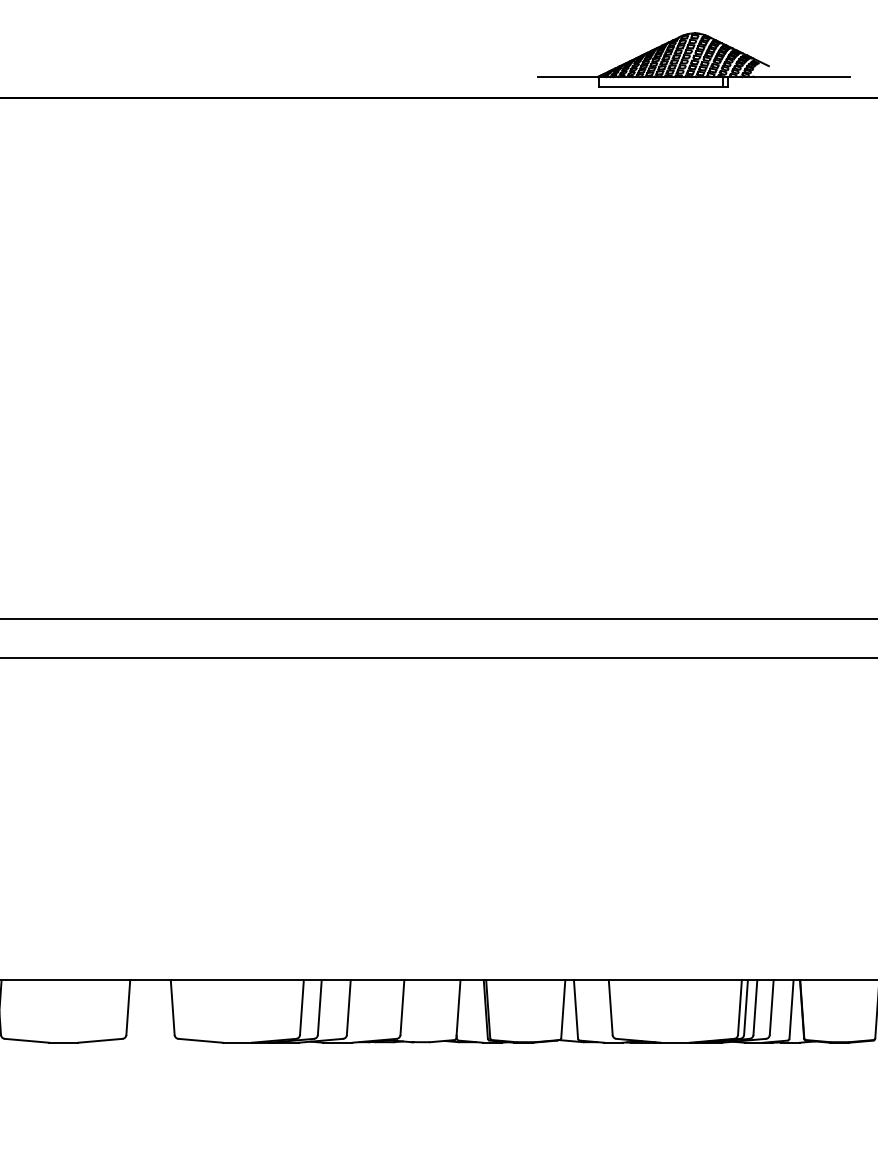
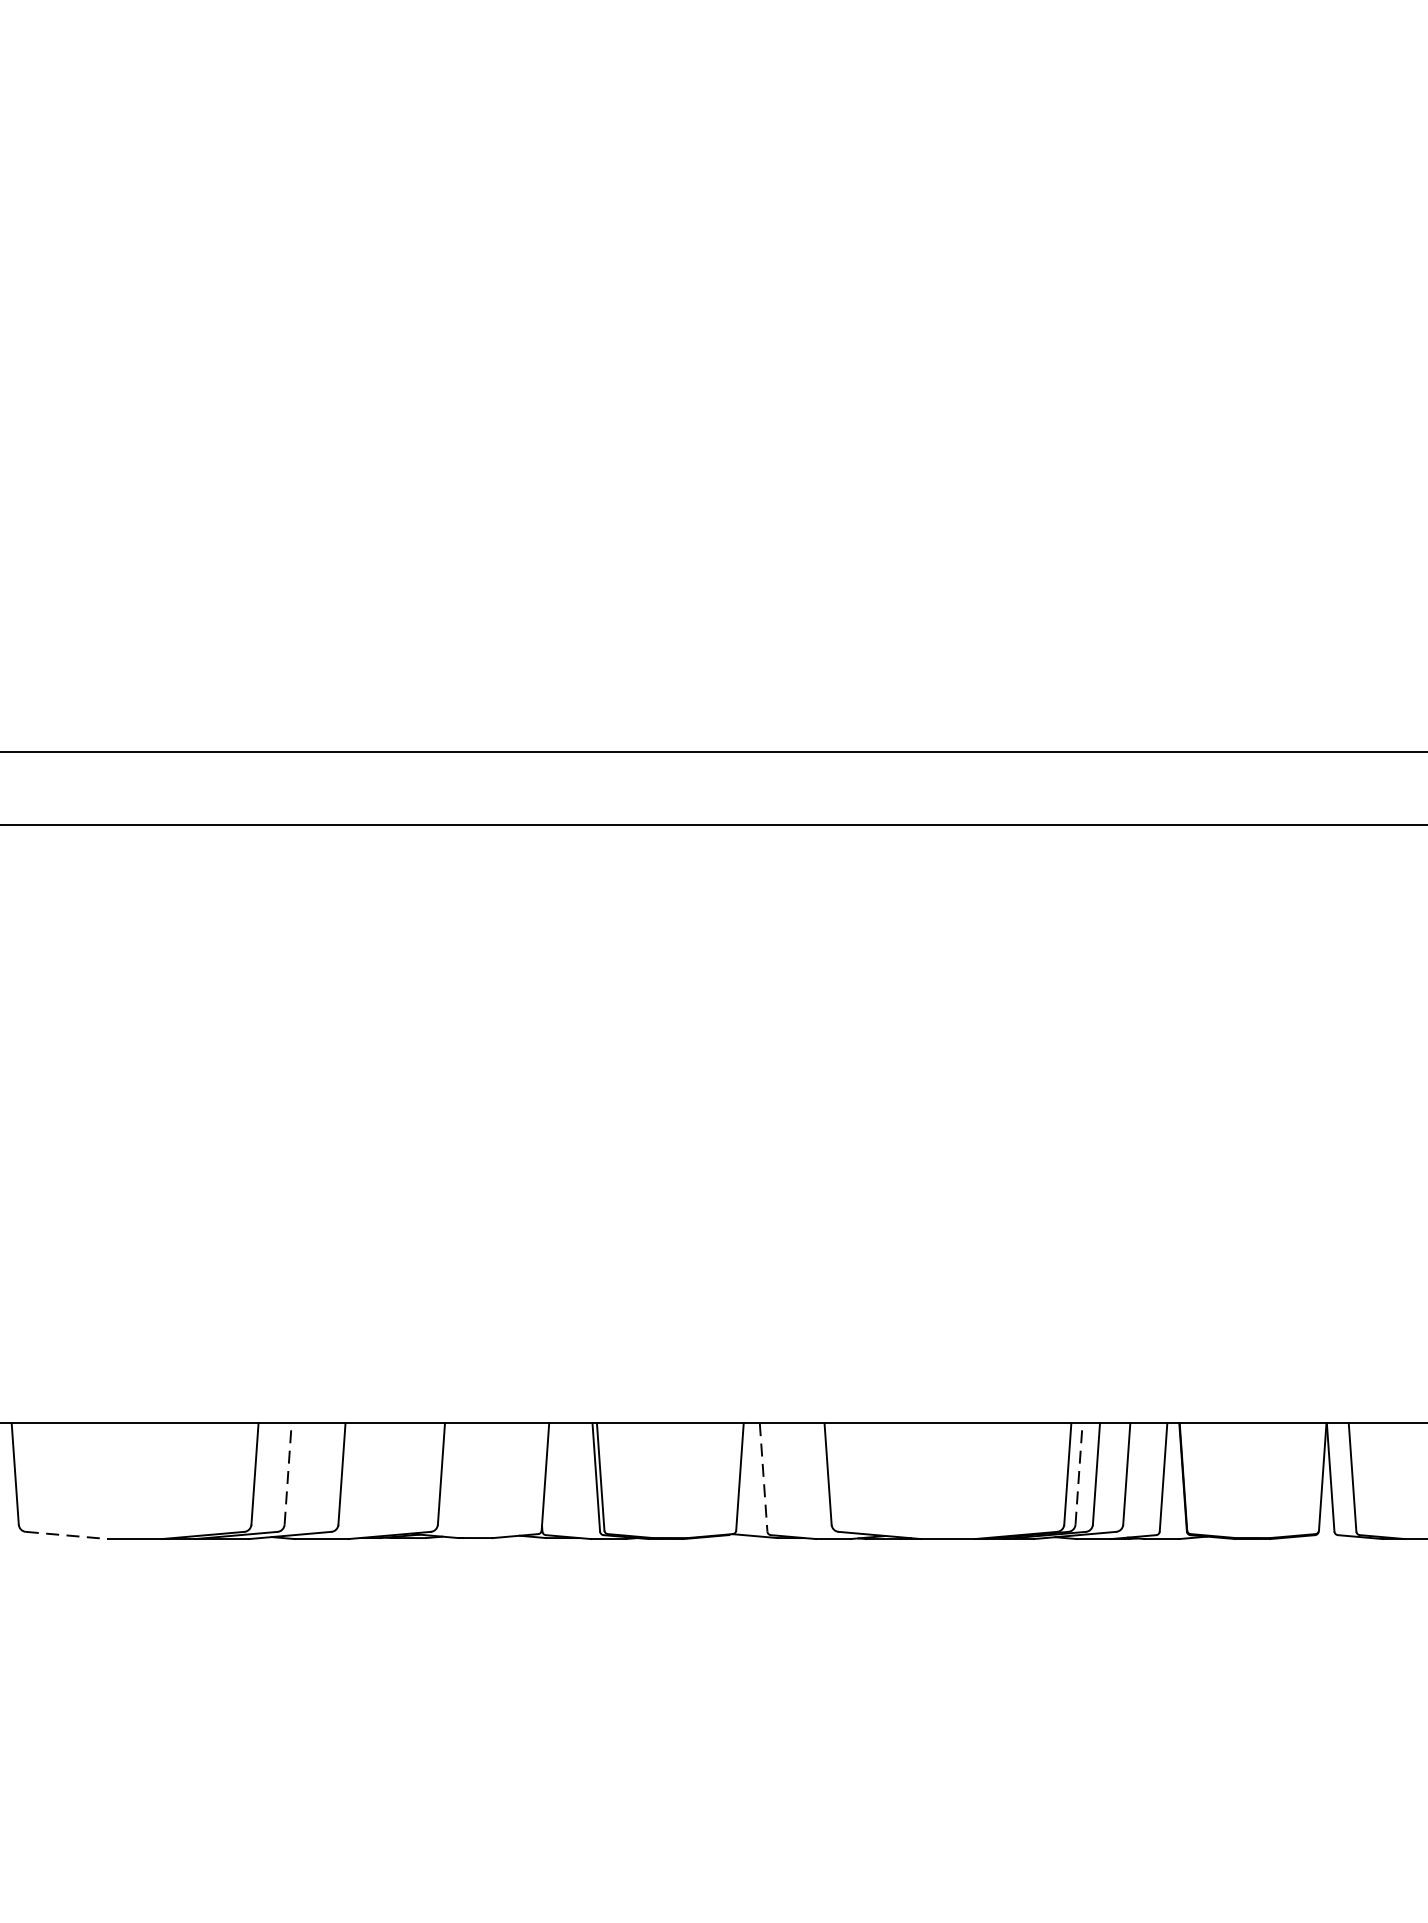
line: (319, 1007) -> (287, 1473), solid -> dashed
line: (746, 1007) -> (1079, 1473), solid -> dashed
line: (576, 1009) -> (764, 1477), solid -> dashed
line: (201, 1040) -> (68, 1534), solid -> dashed

